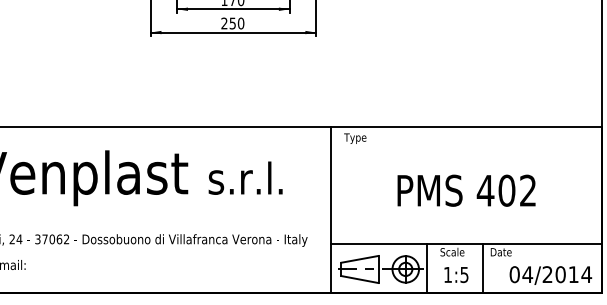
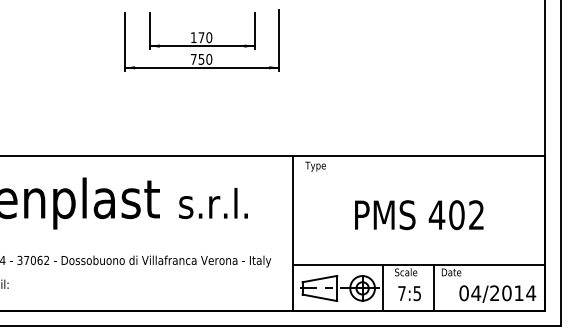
text: (224, 22) -> (193, 58), 250 -> 750
text: (447, 274) -> (401, 293), 1:5 -> 7:5

